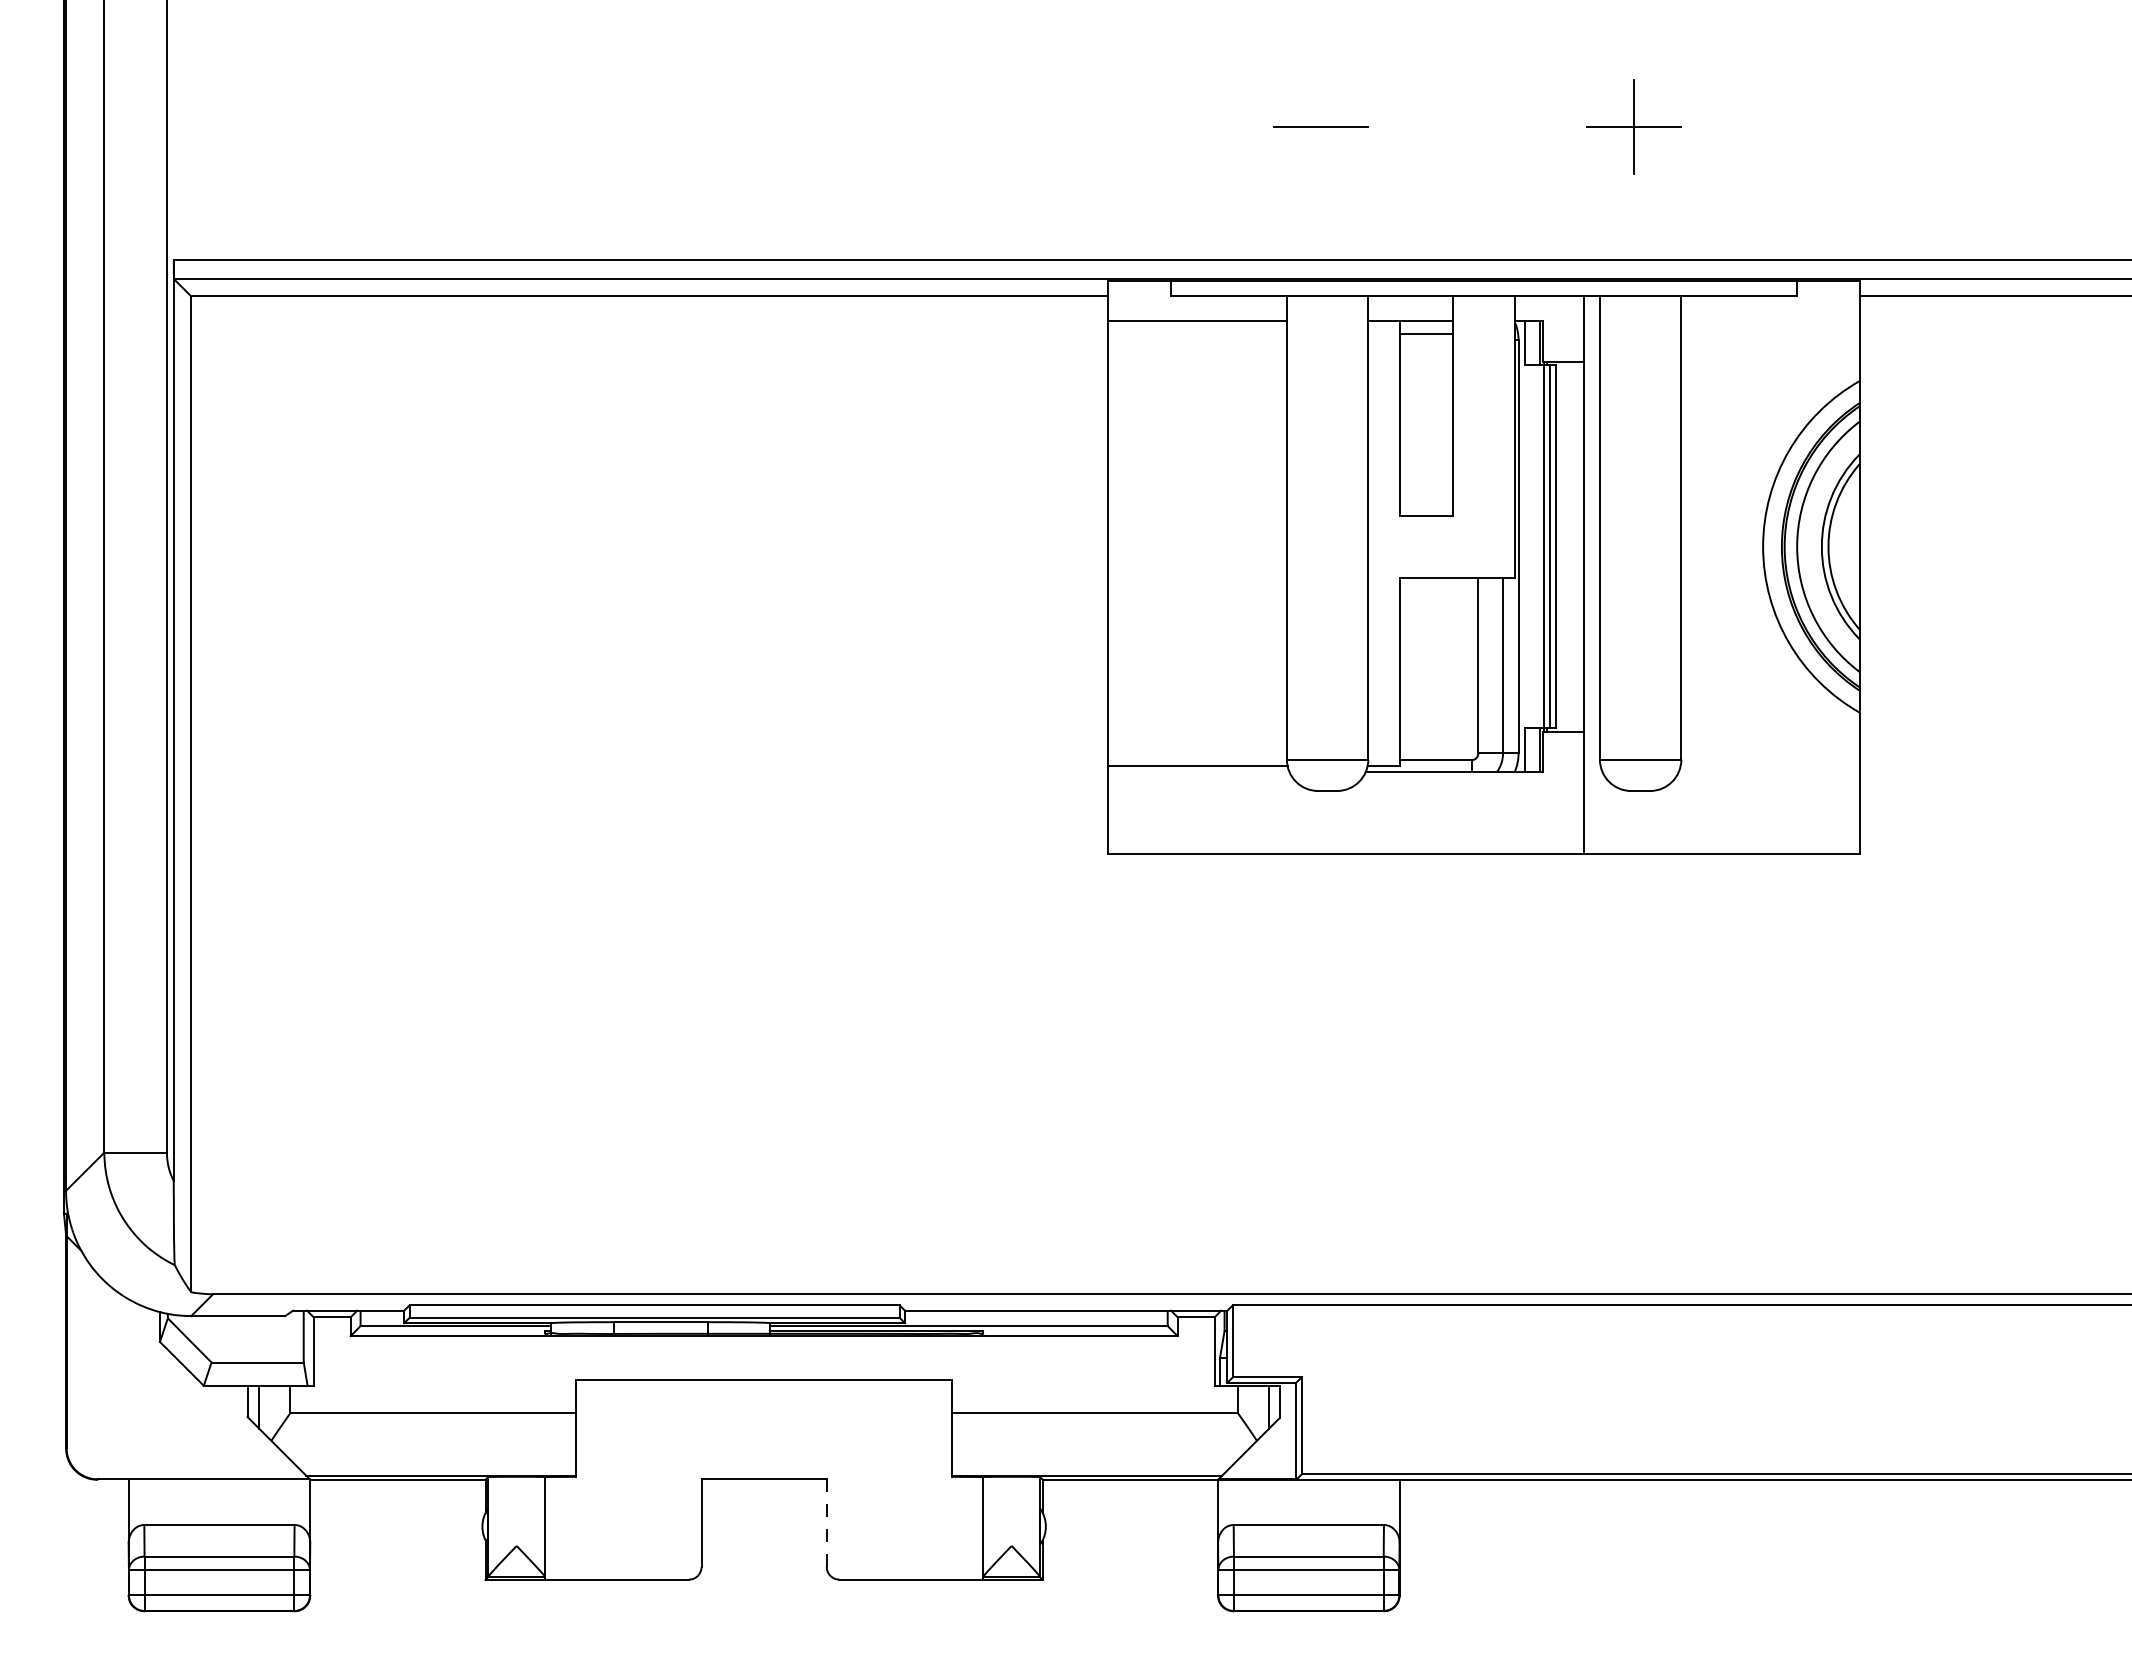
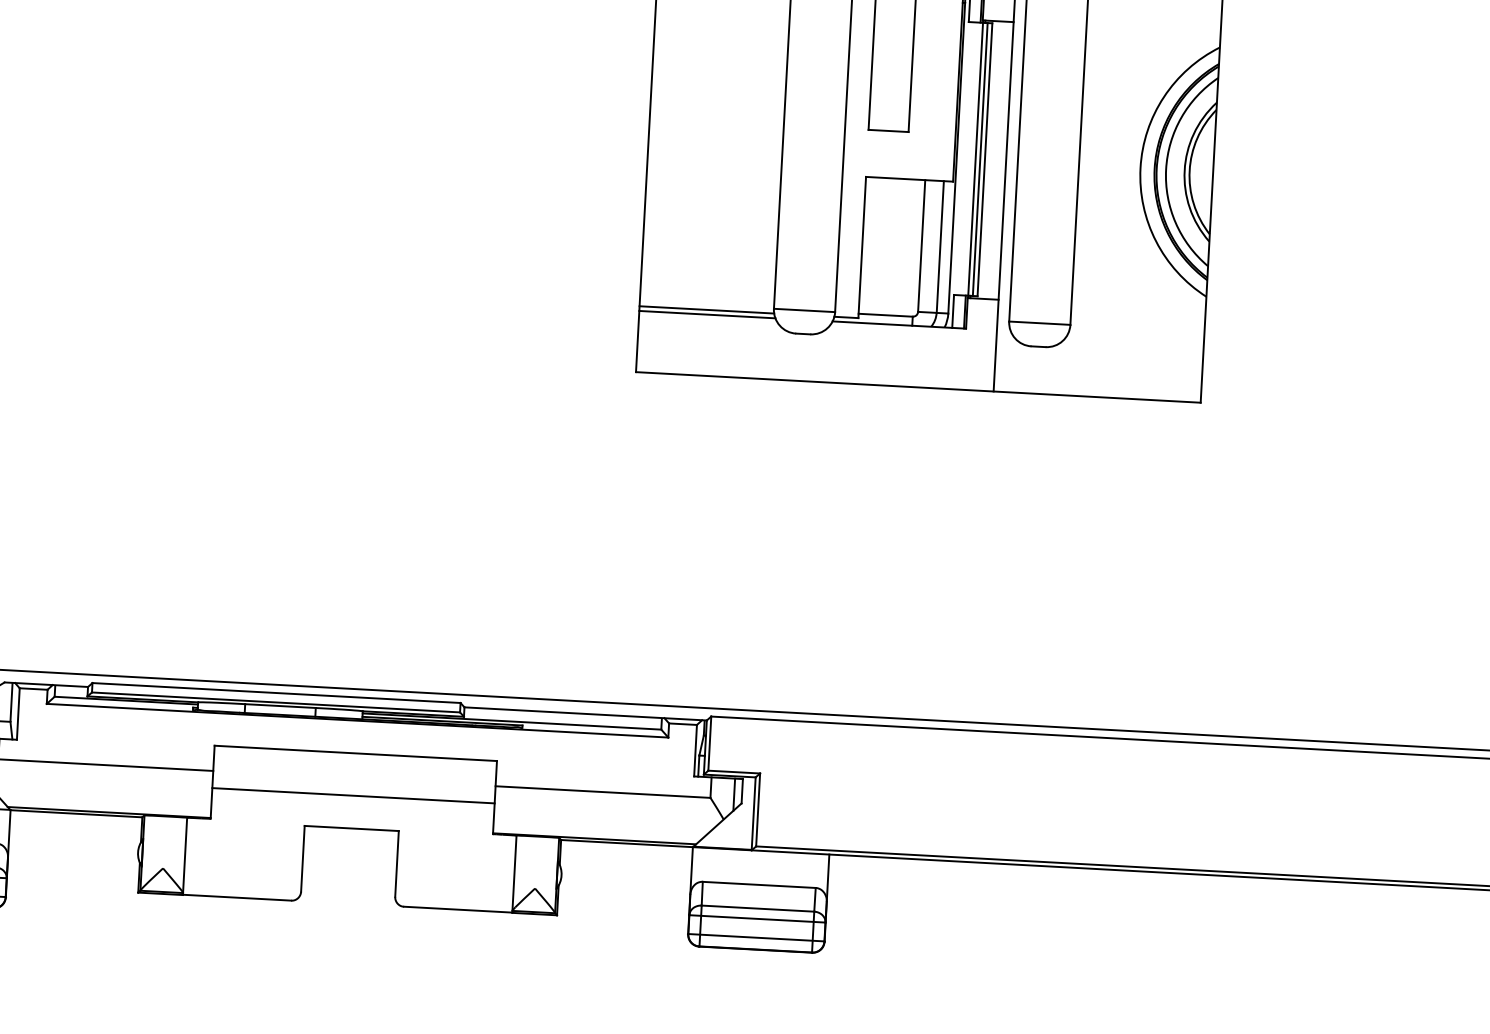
line: (1198, 772) -> (706, 314), added
line: (763, 1435) -> (353, 795), added
line: (826, 1523) -> (396, 864), dashed -> solid

